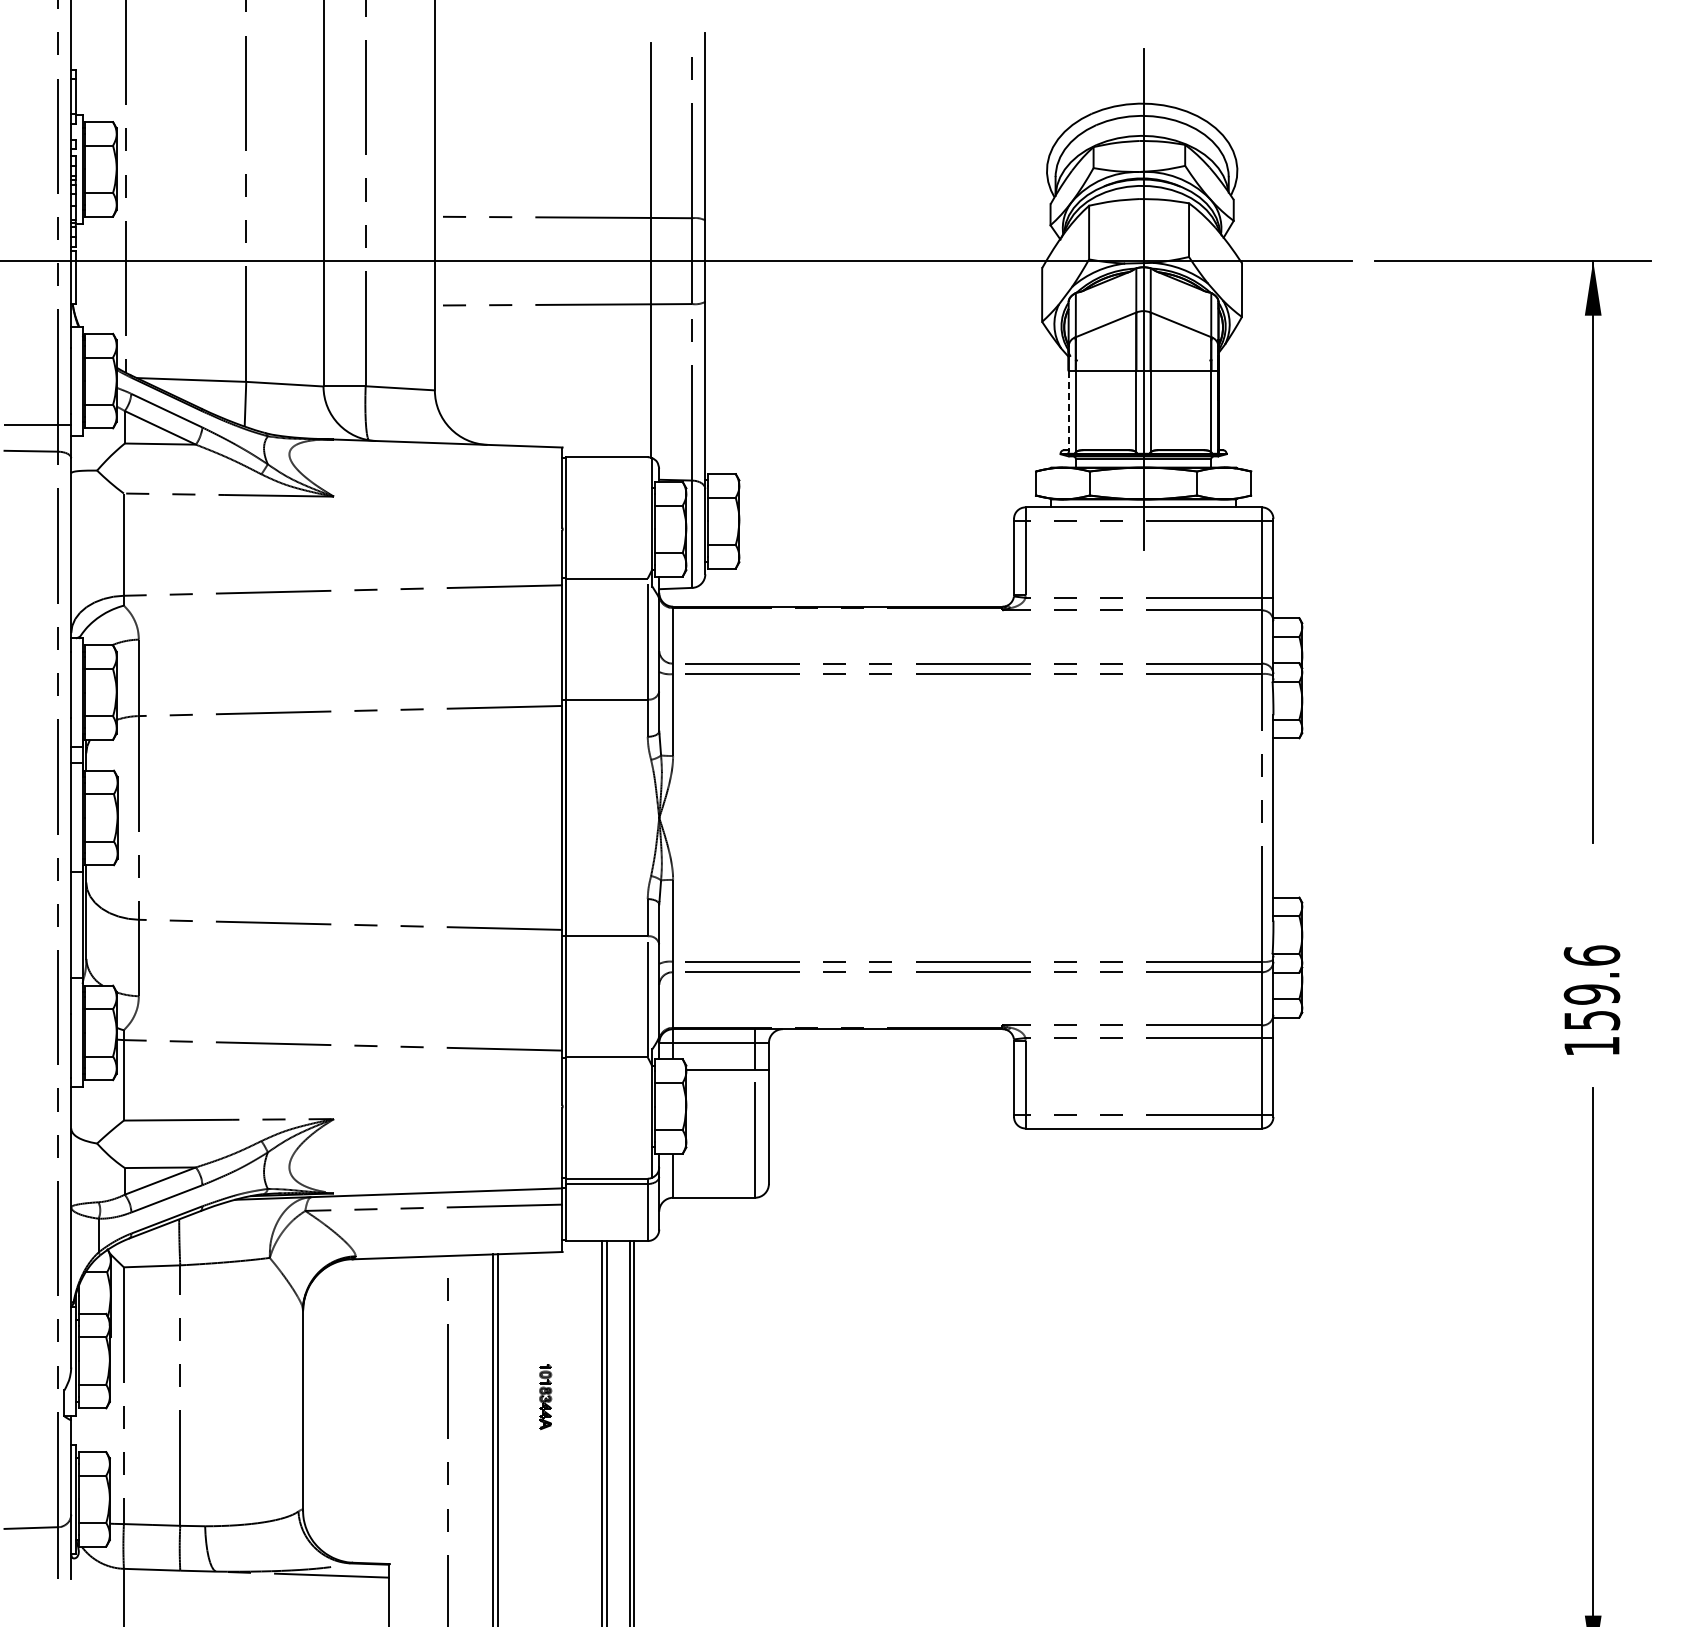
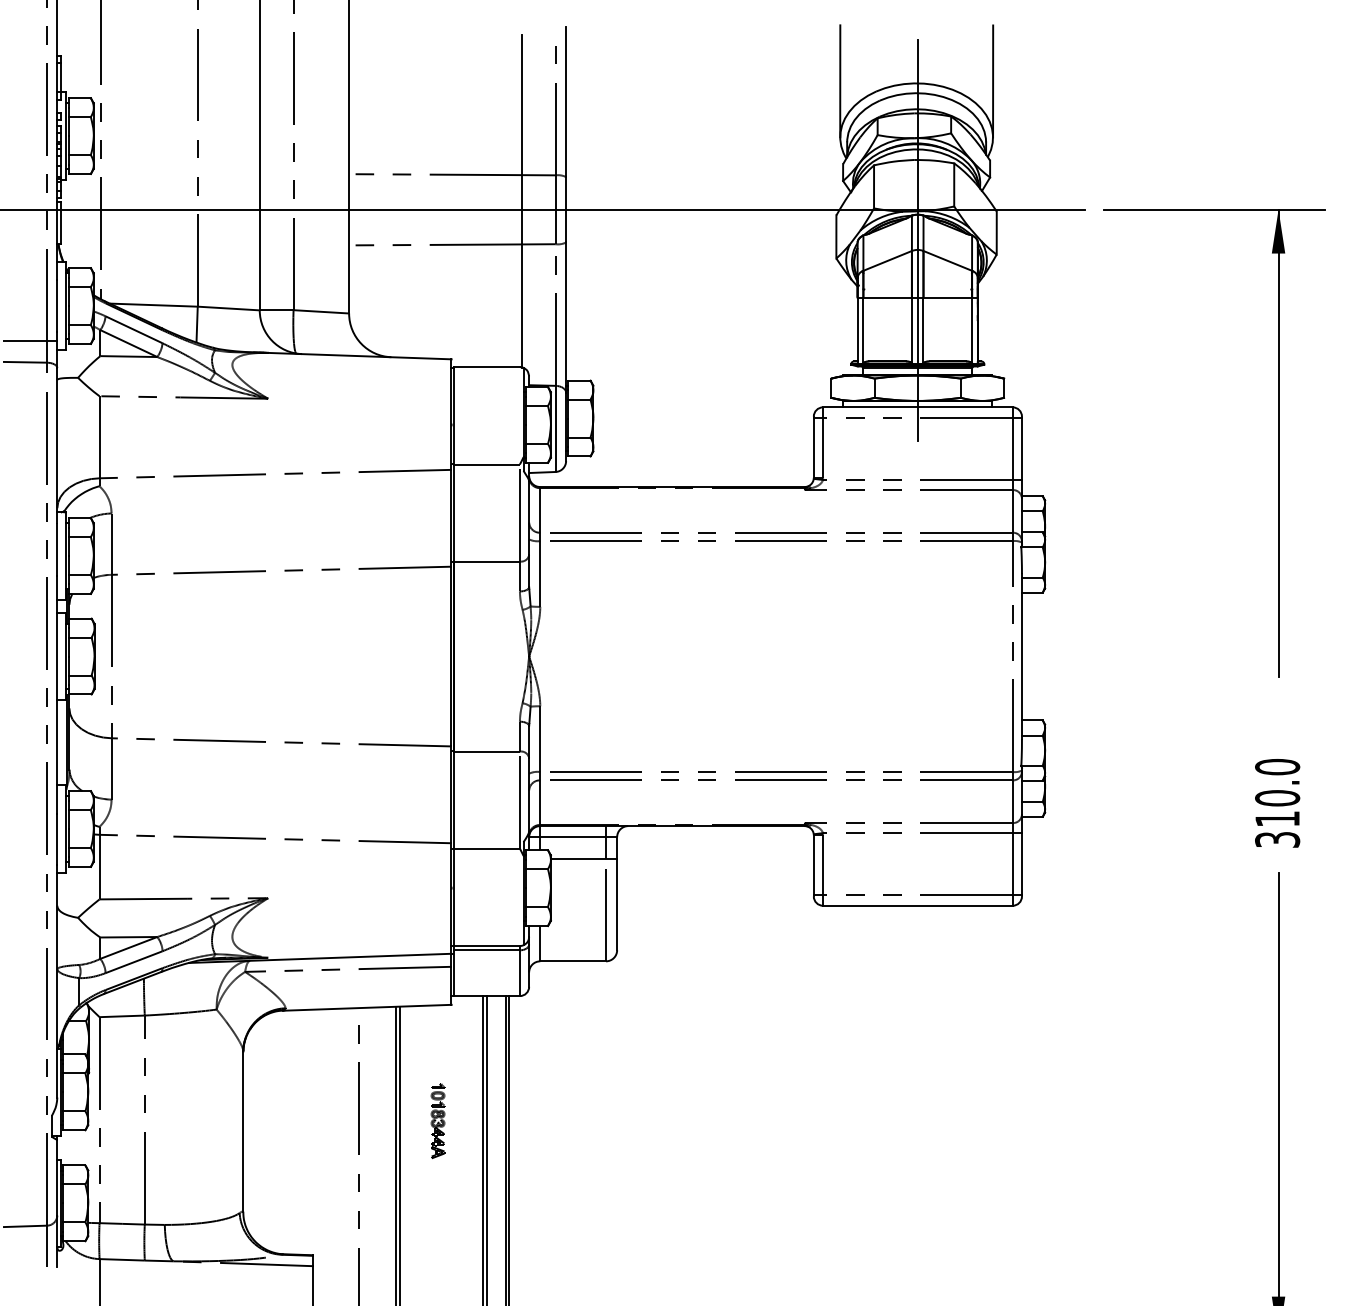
line: (1046, 100) -> (839, 80), added
line: (1237, 101) -> (993, 81), added
line: (1068, 411) -> (857, 330), dashed -> solid
text: (1591, 1000) -> (1277, 803), 159.6 -> 310.0
part: (545, 1396) -> (437, 1120), size x1.43

